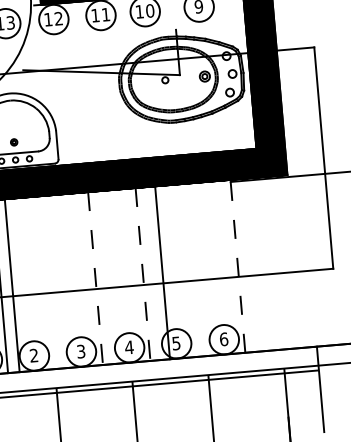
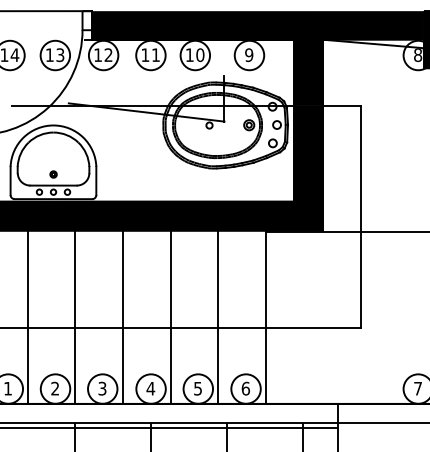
line: (237, 267) -> (265, 318), dashed -> solid
line: (162, 272) -> (218, 316), moved
line: (142, 274) -> (170, 317), dashed -> solid
line: (96, 278) -> (123, 317), dashed -> solid
line: (12, 285) -> (75, 316), moved

